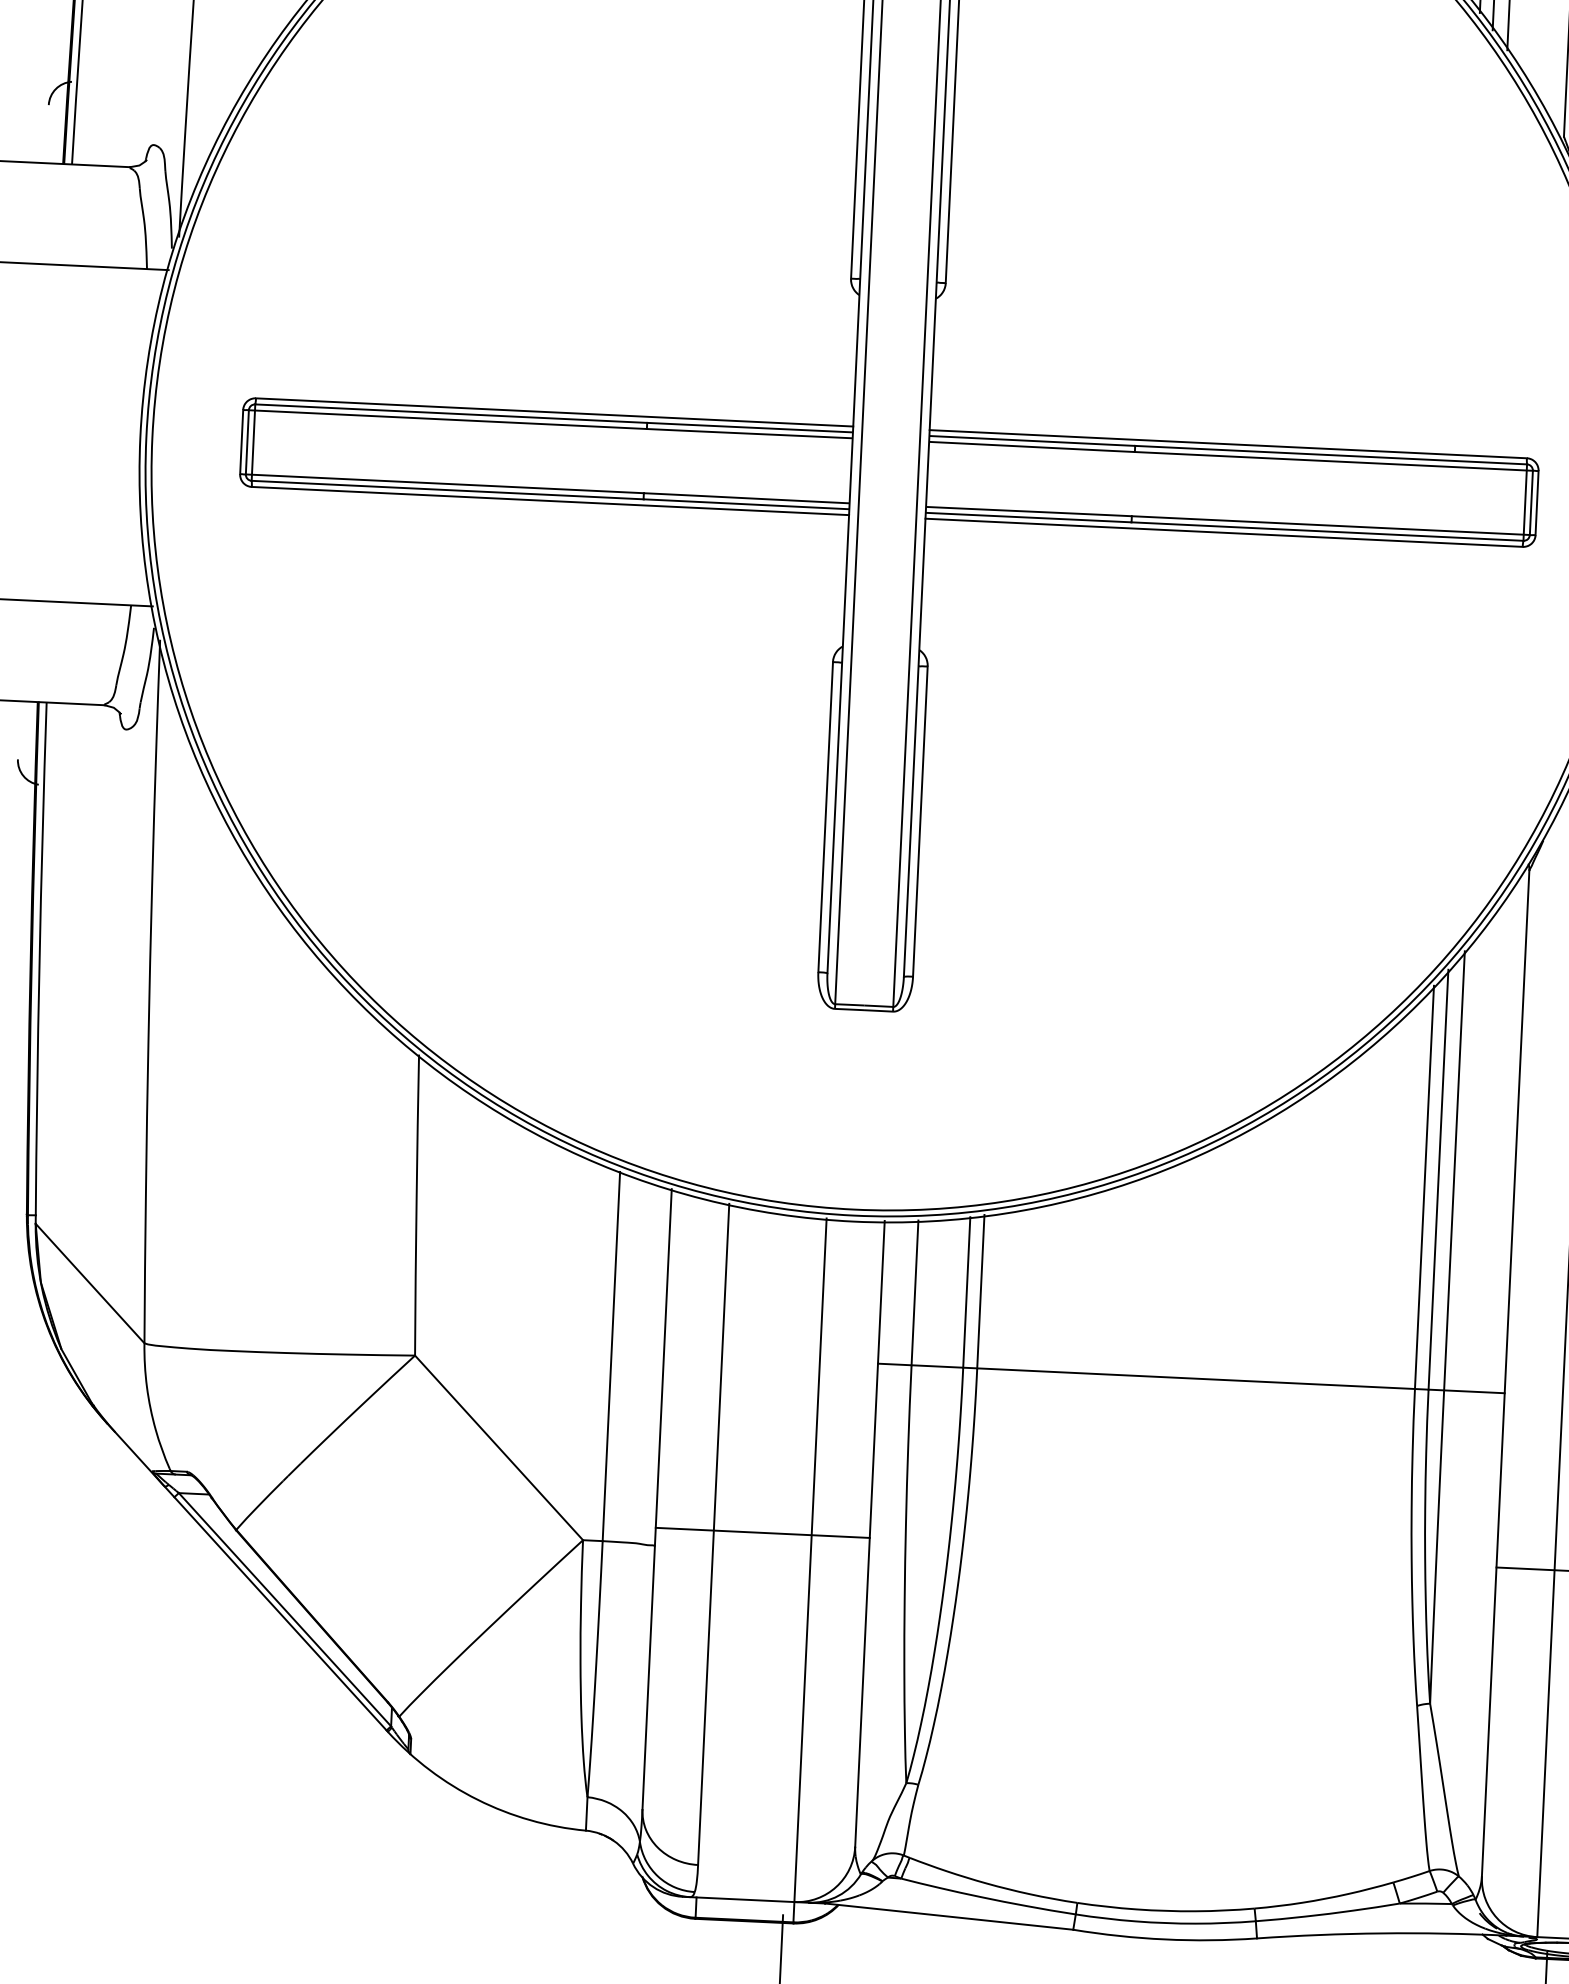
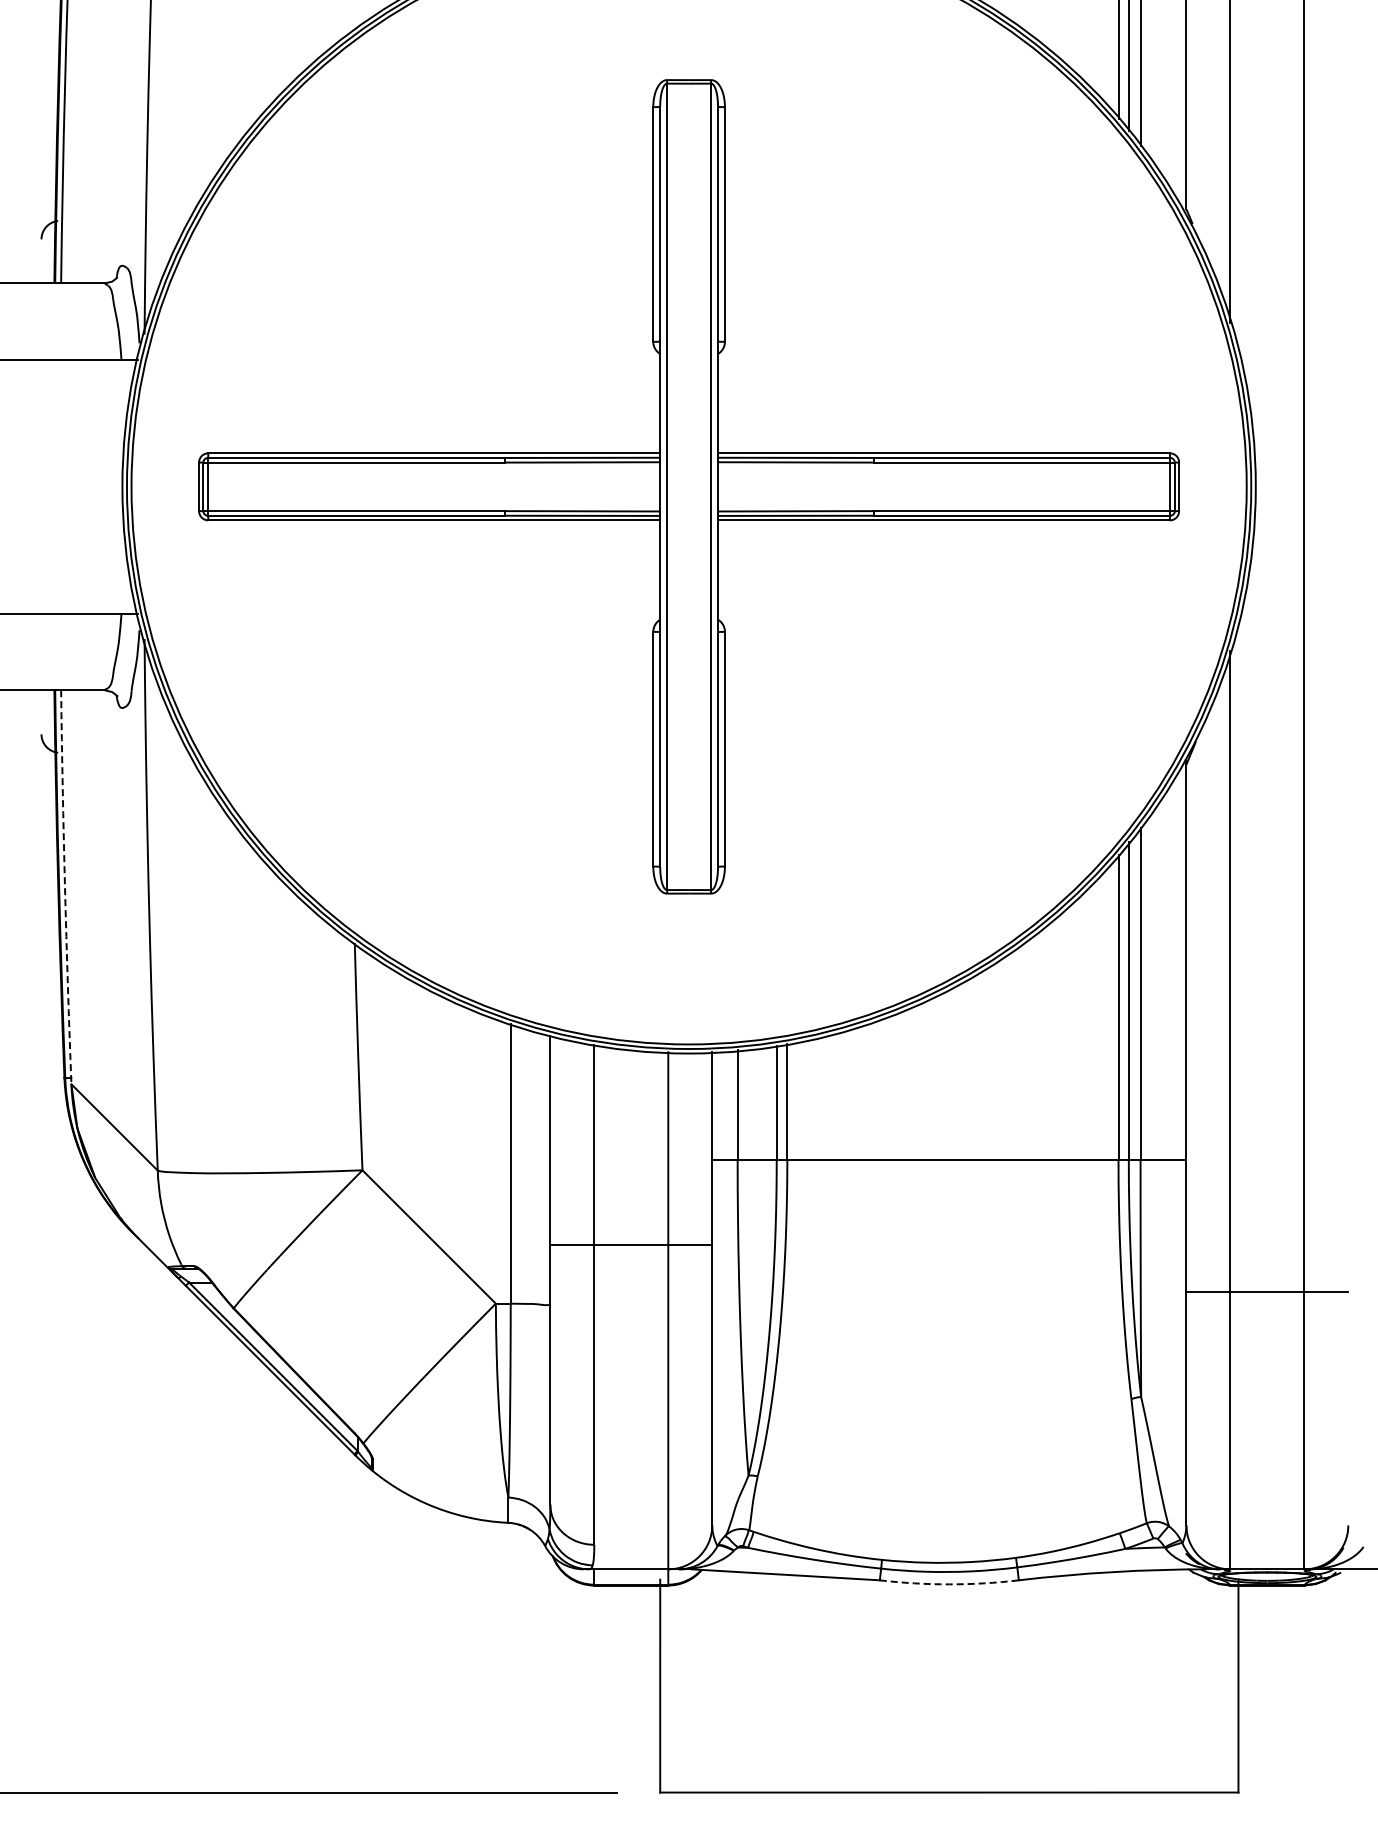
arc: (40, 963) -> (65, 887), solid -> dashed
line: (763, 1532) -> (631, 1244), moved
arc: (1165, 1939) -> (949, 1584), solid -> dashed

